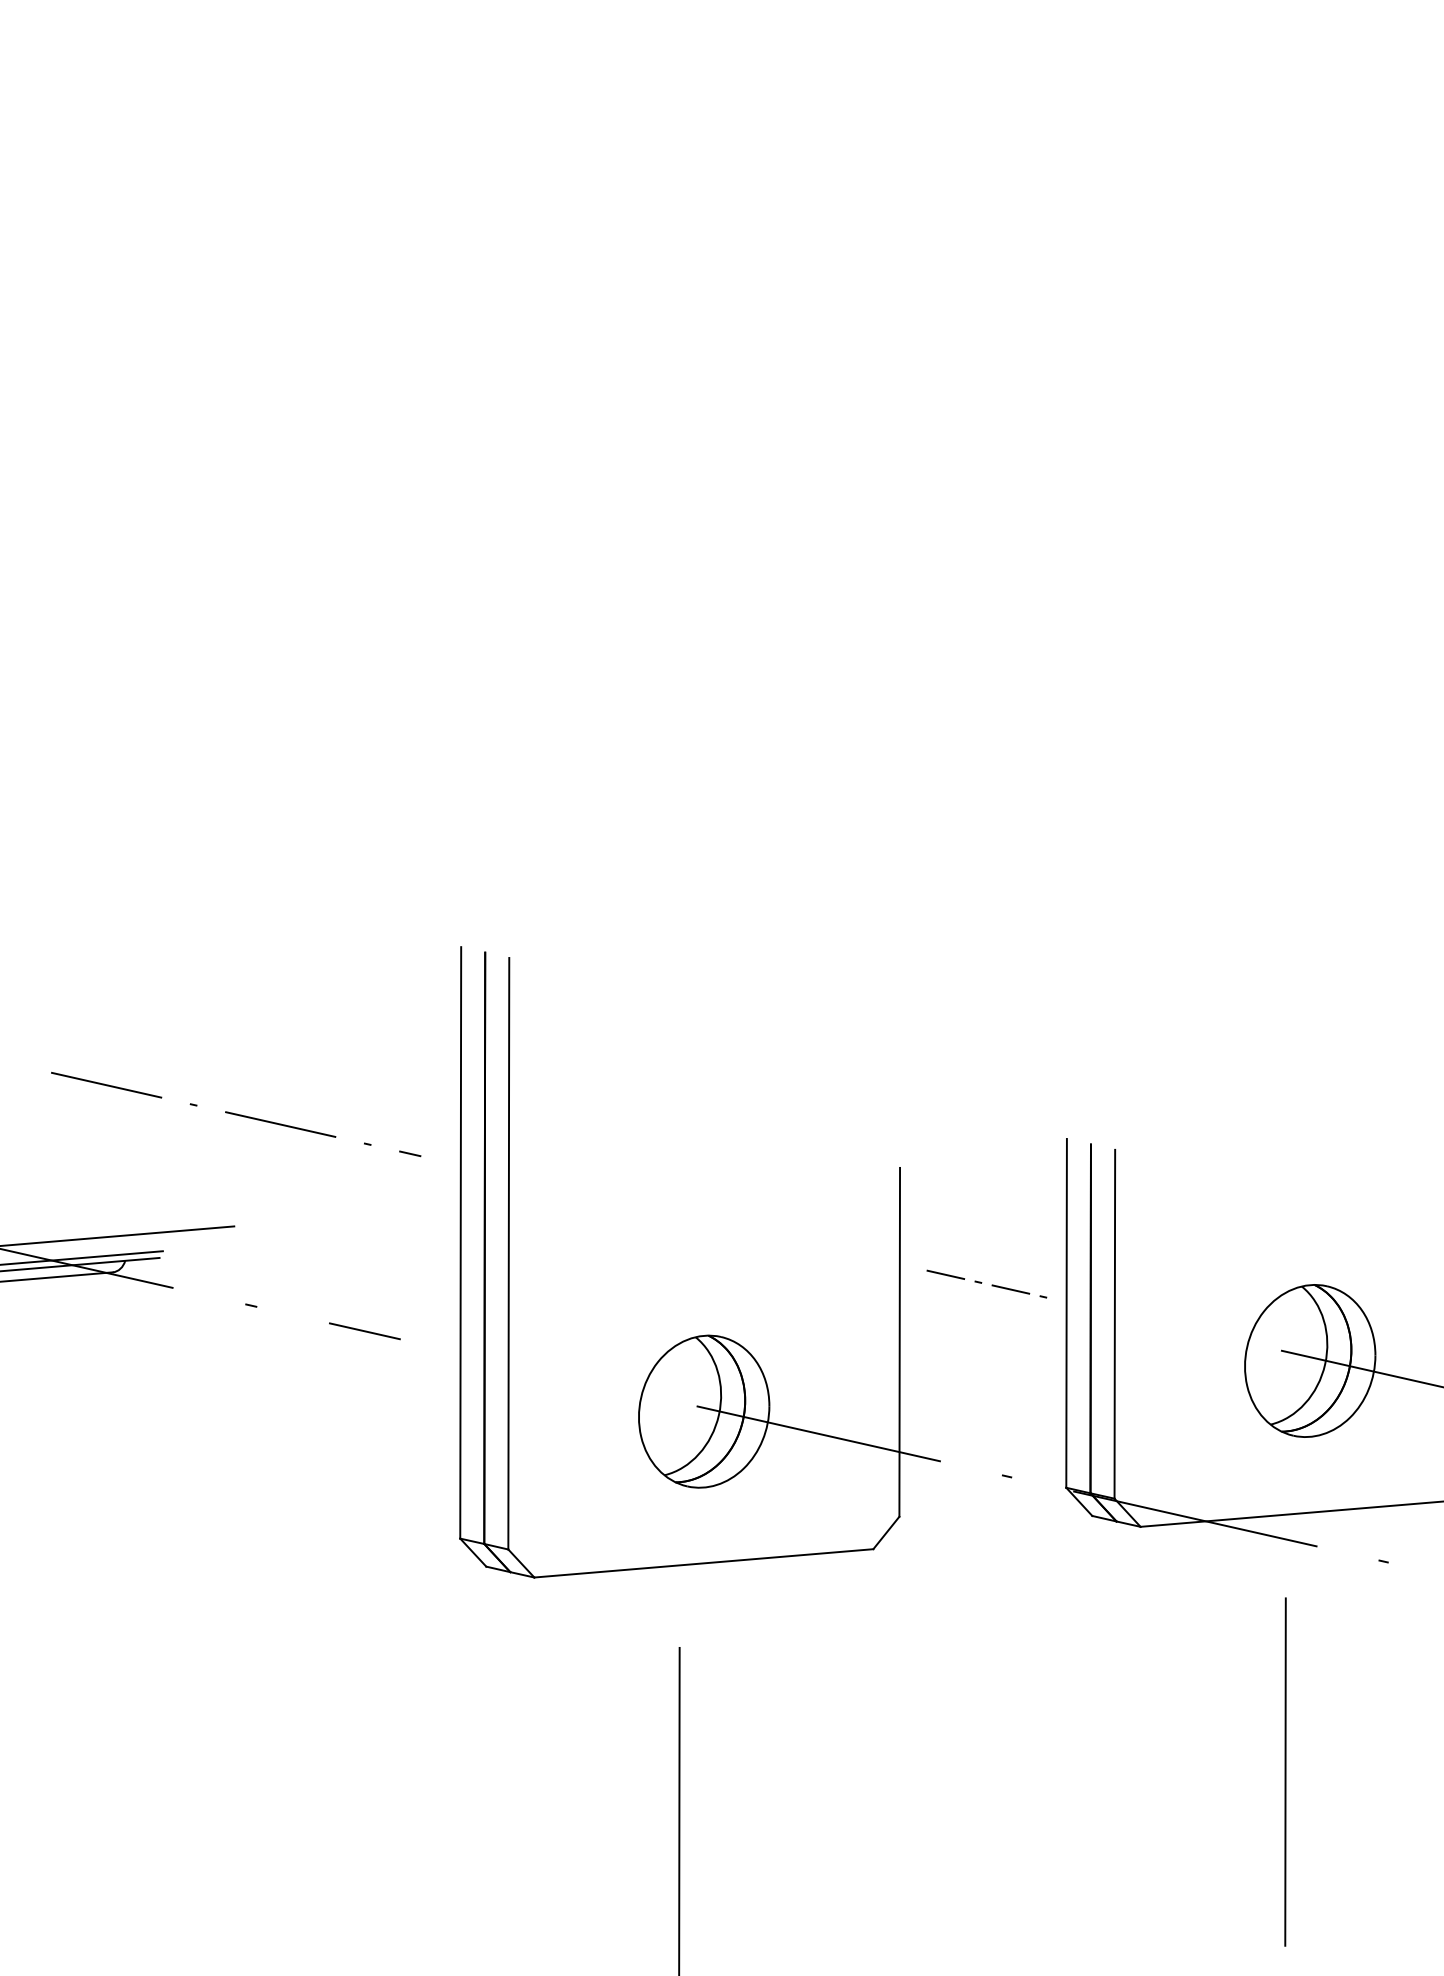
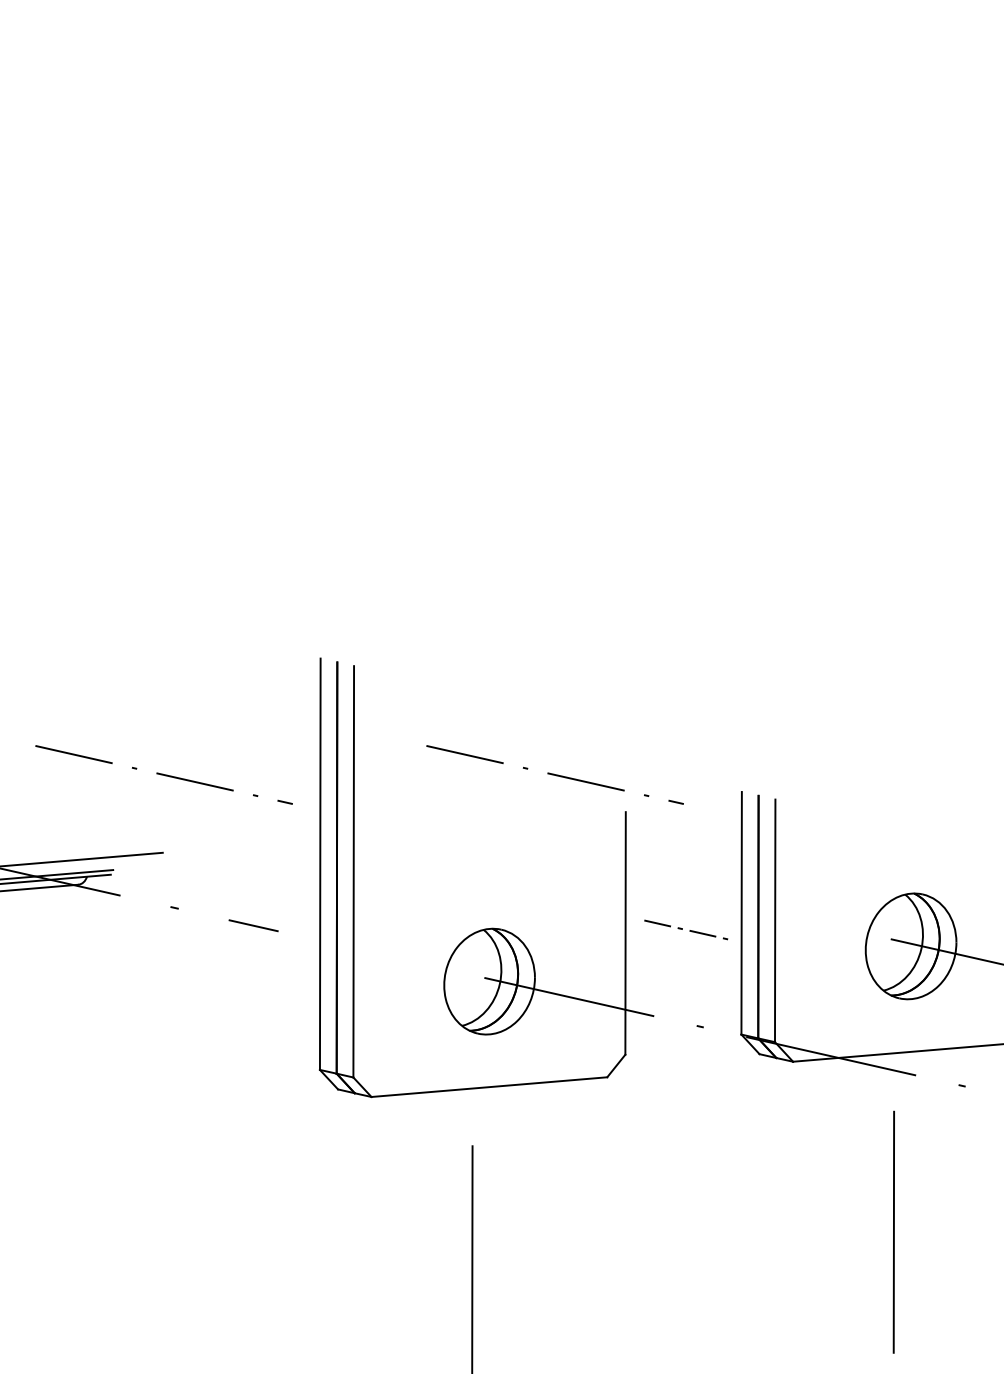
line: (797, 1113) -> (554, 774), added
line: (991, 1284) -> (689, 930), moved

